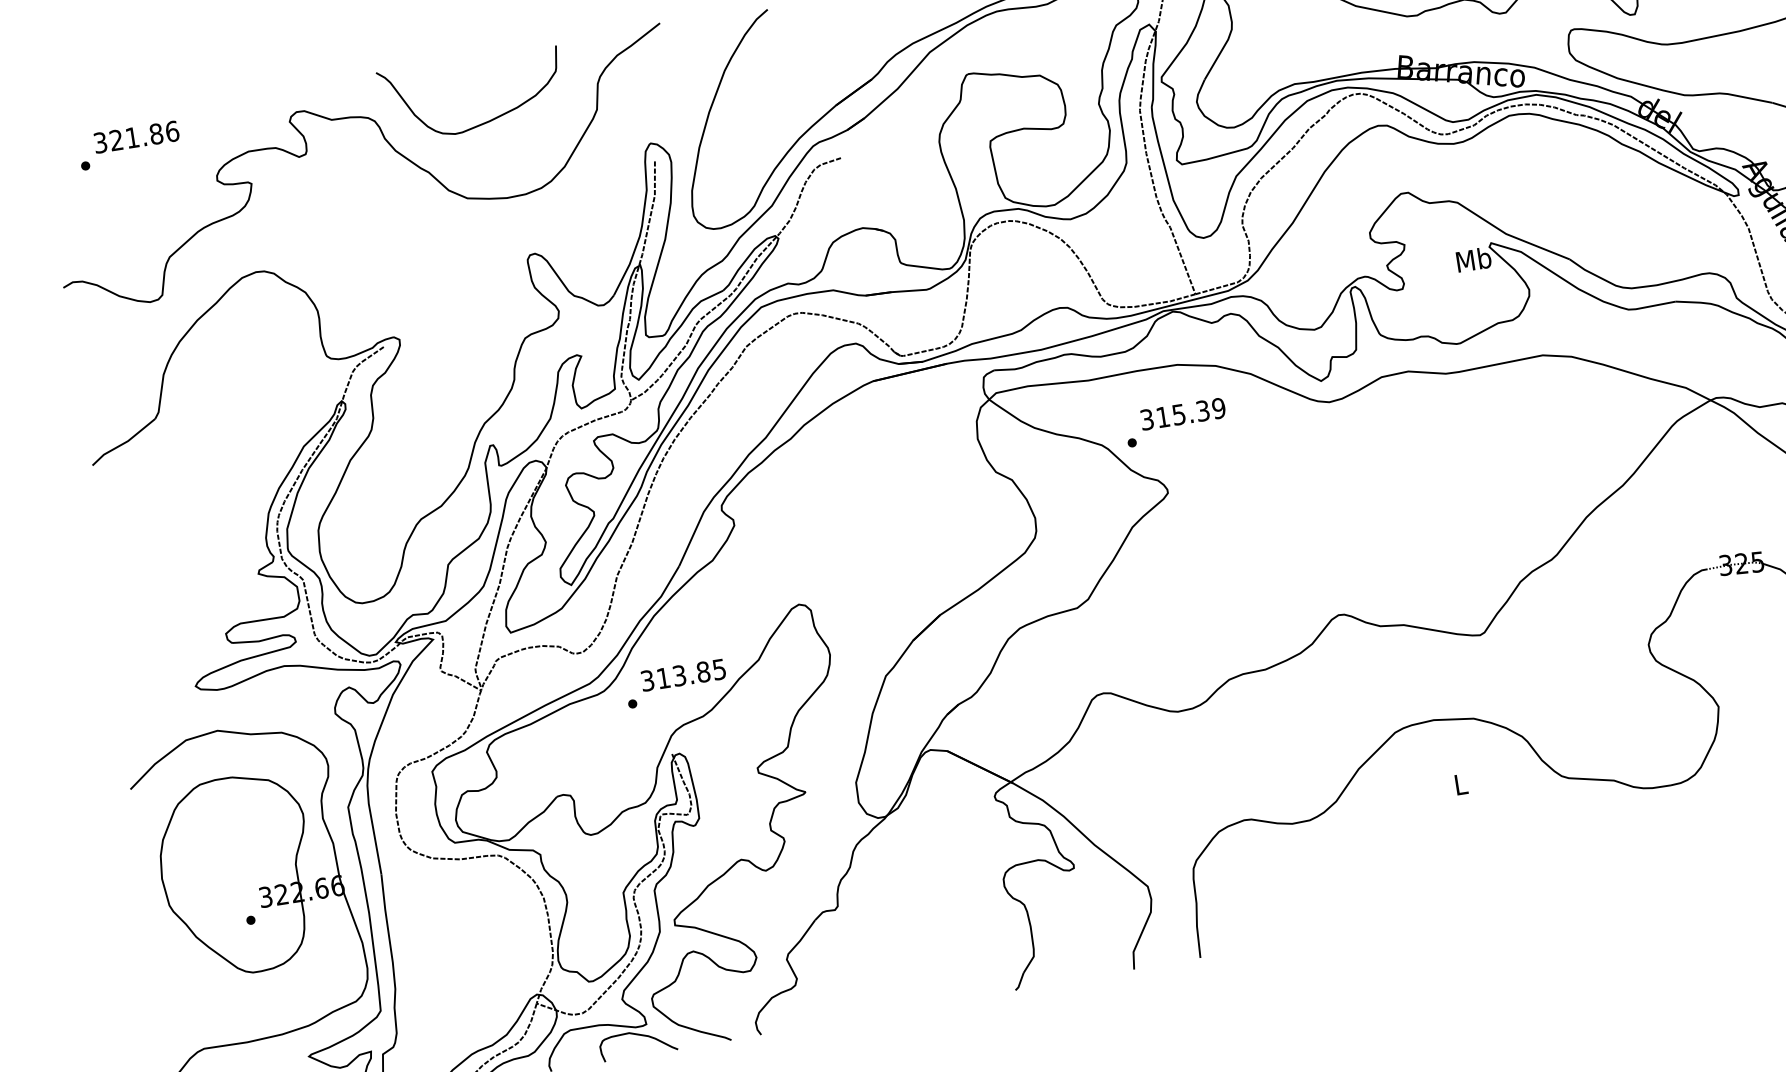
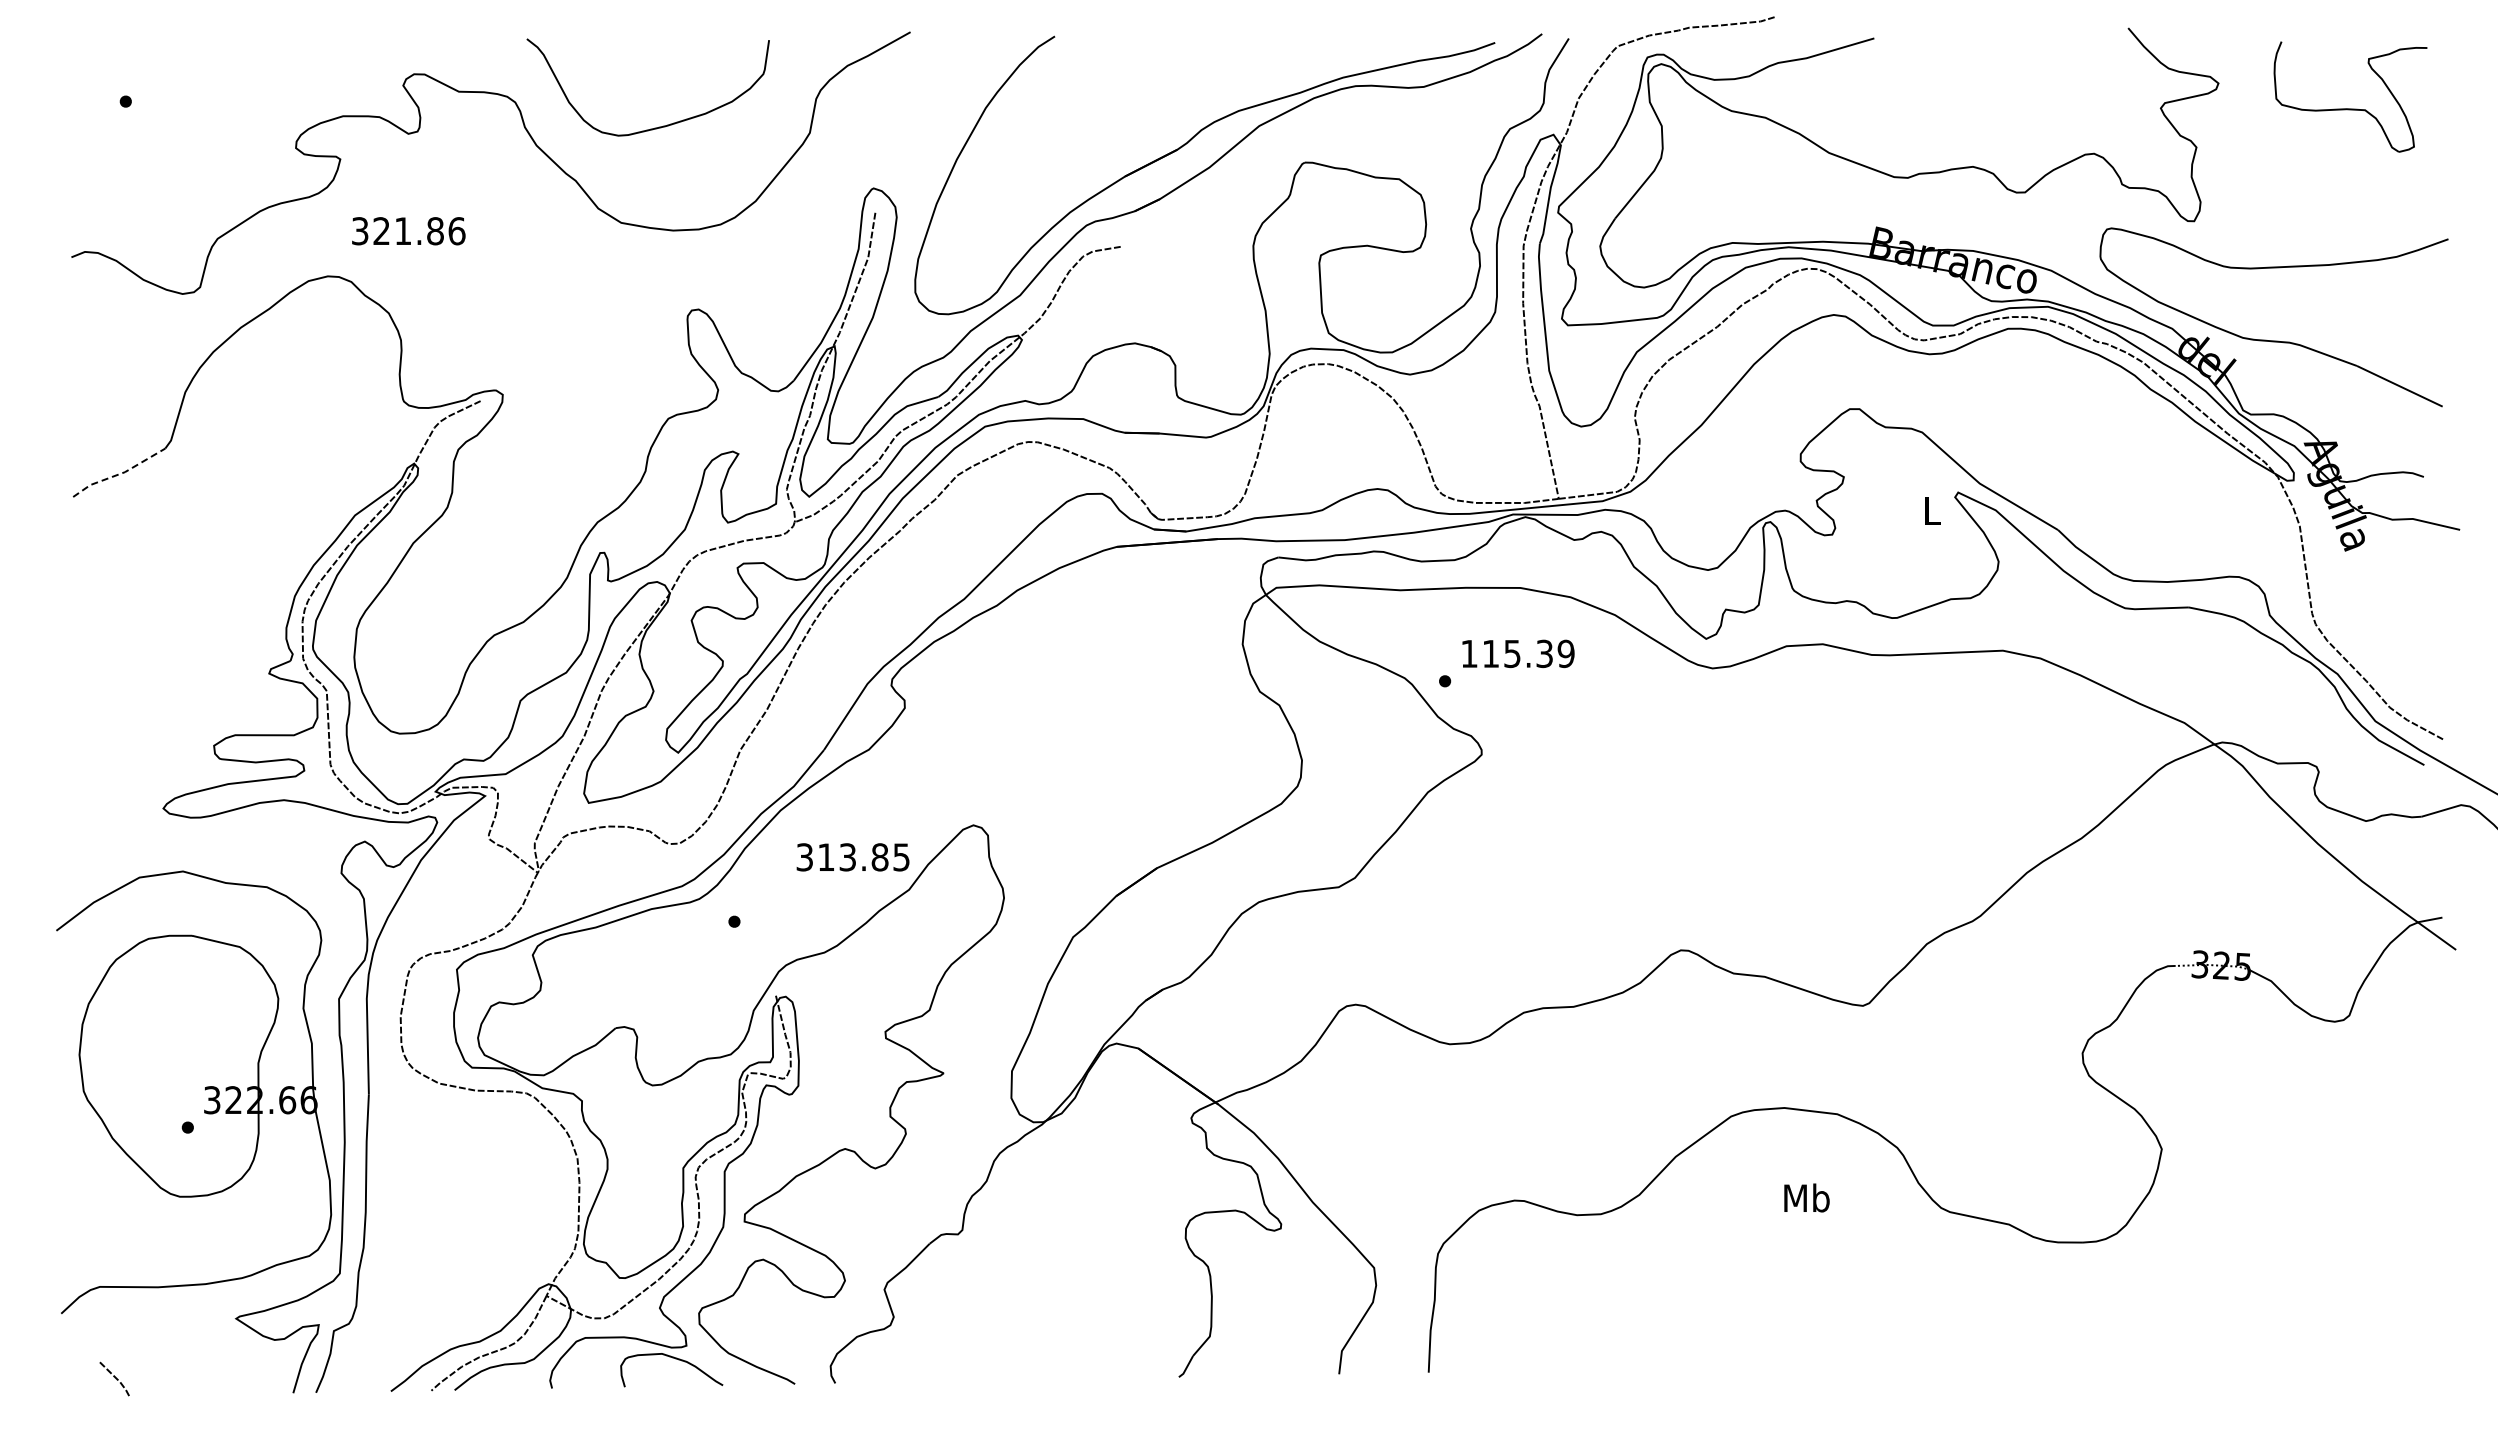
text: (136, 137) -> (408, 231), moved
text: (1473, 259) -> (1931, 510), Mb -> L
text: (1147, 419) -> (1469, 653), 315.39 -> 115.39
line: (124, 442) -> (120, 473), solid -> dashed
text: (683, 675) -> (852, 857), moved
text: (1460, 784) -> (1806, 1197), L -> Mb

